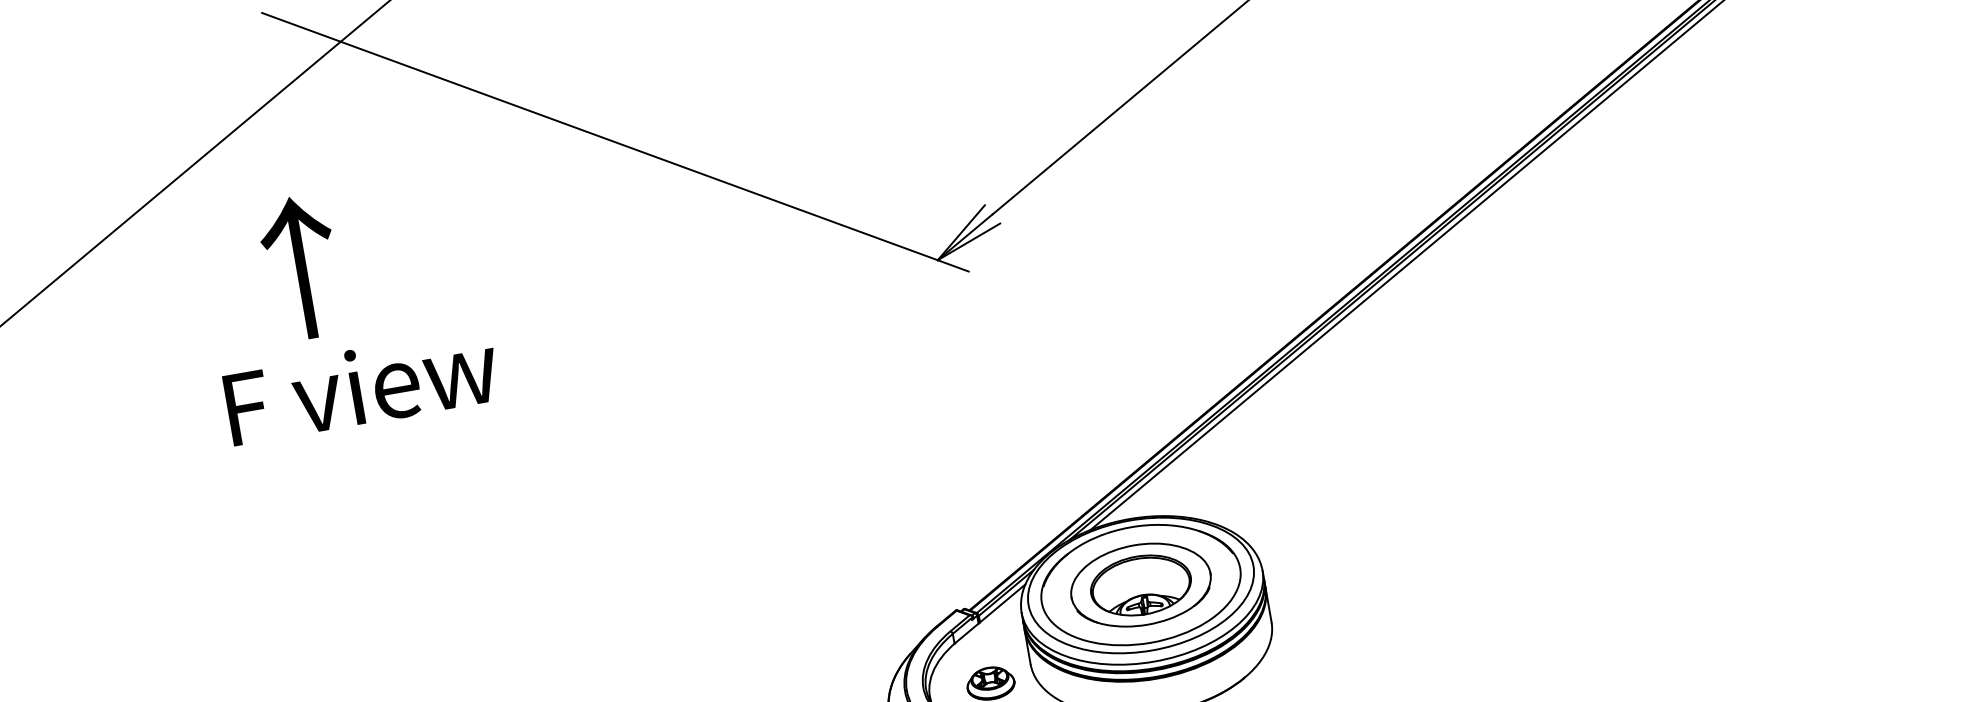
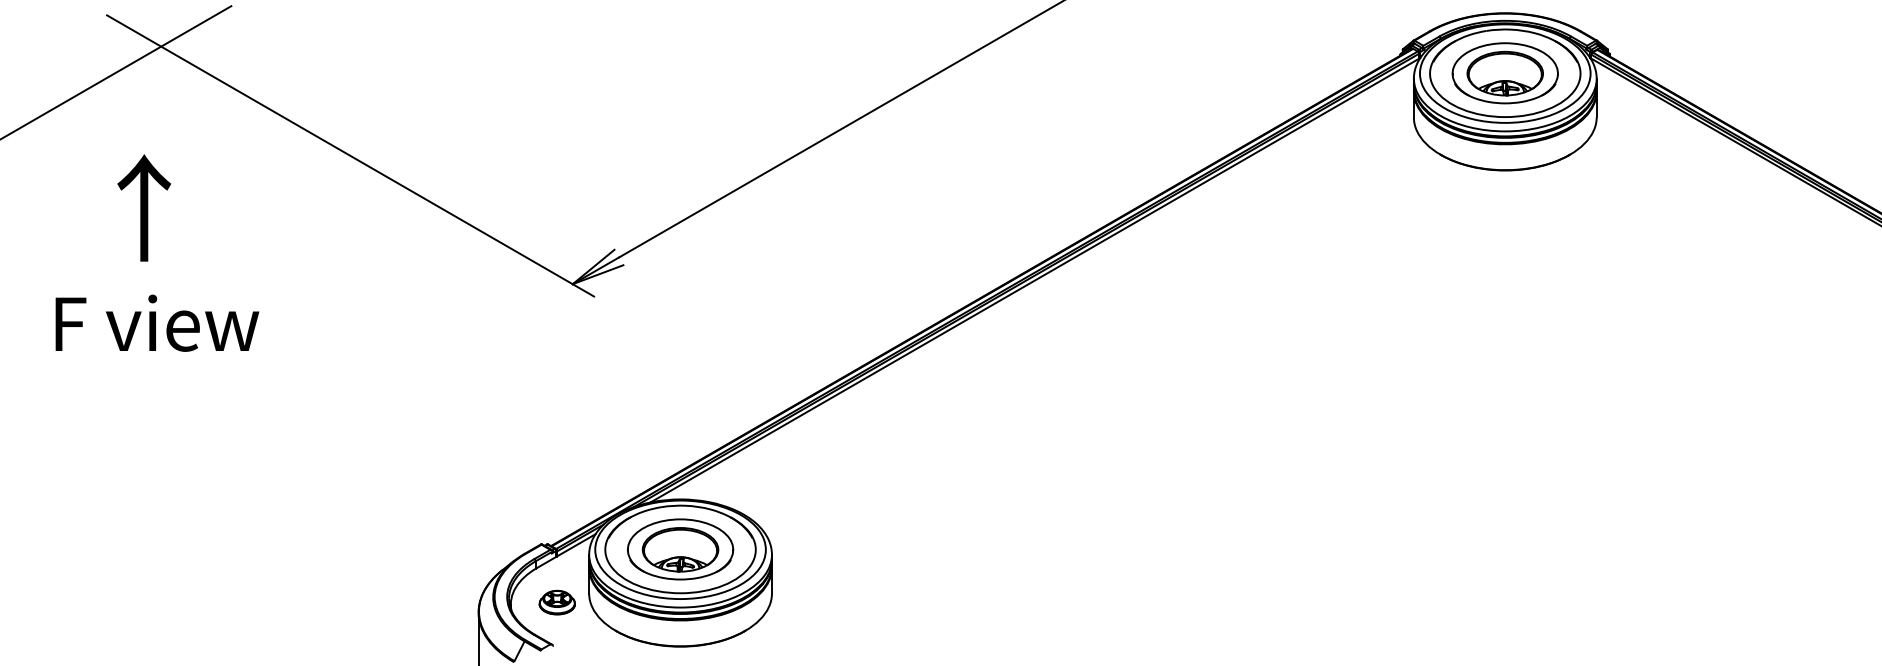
text: (301, 267) -> (144, 207), moved
text: (361, 385) -> (157, 322), moved

